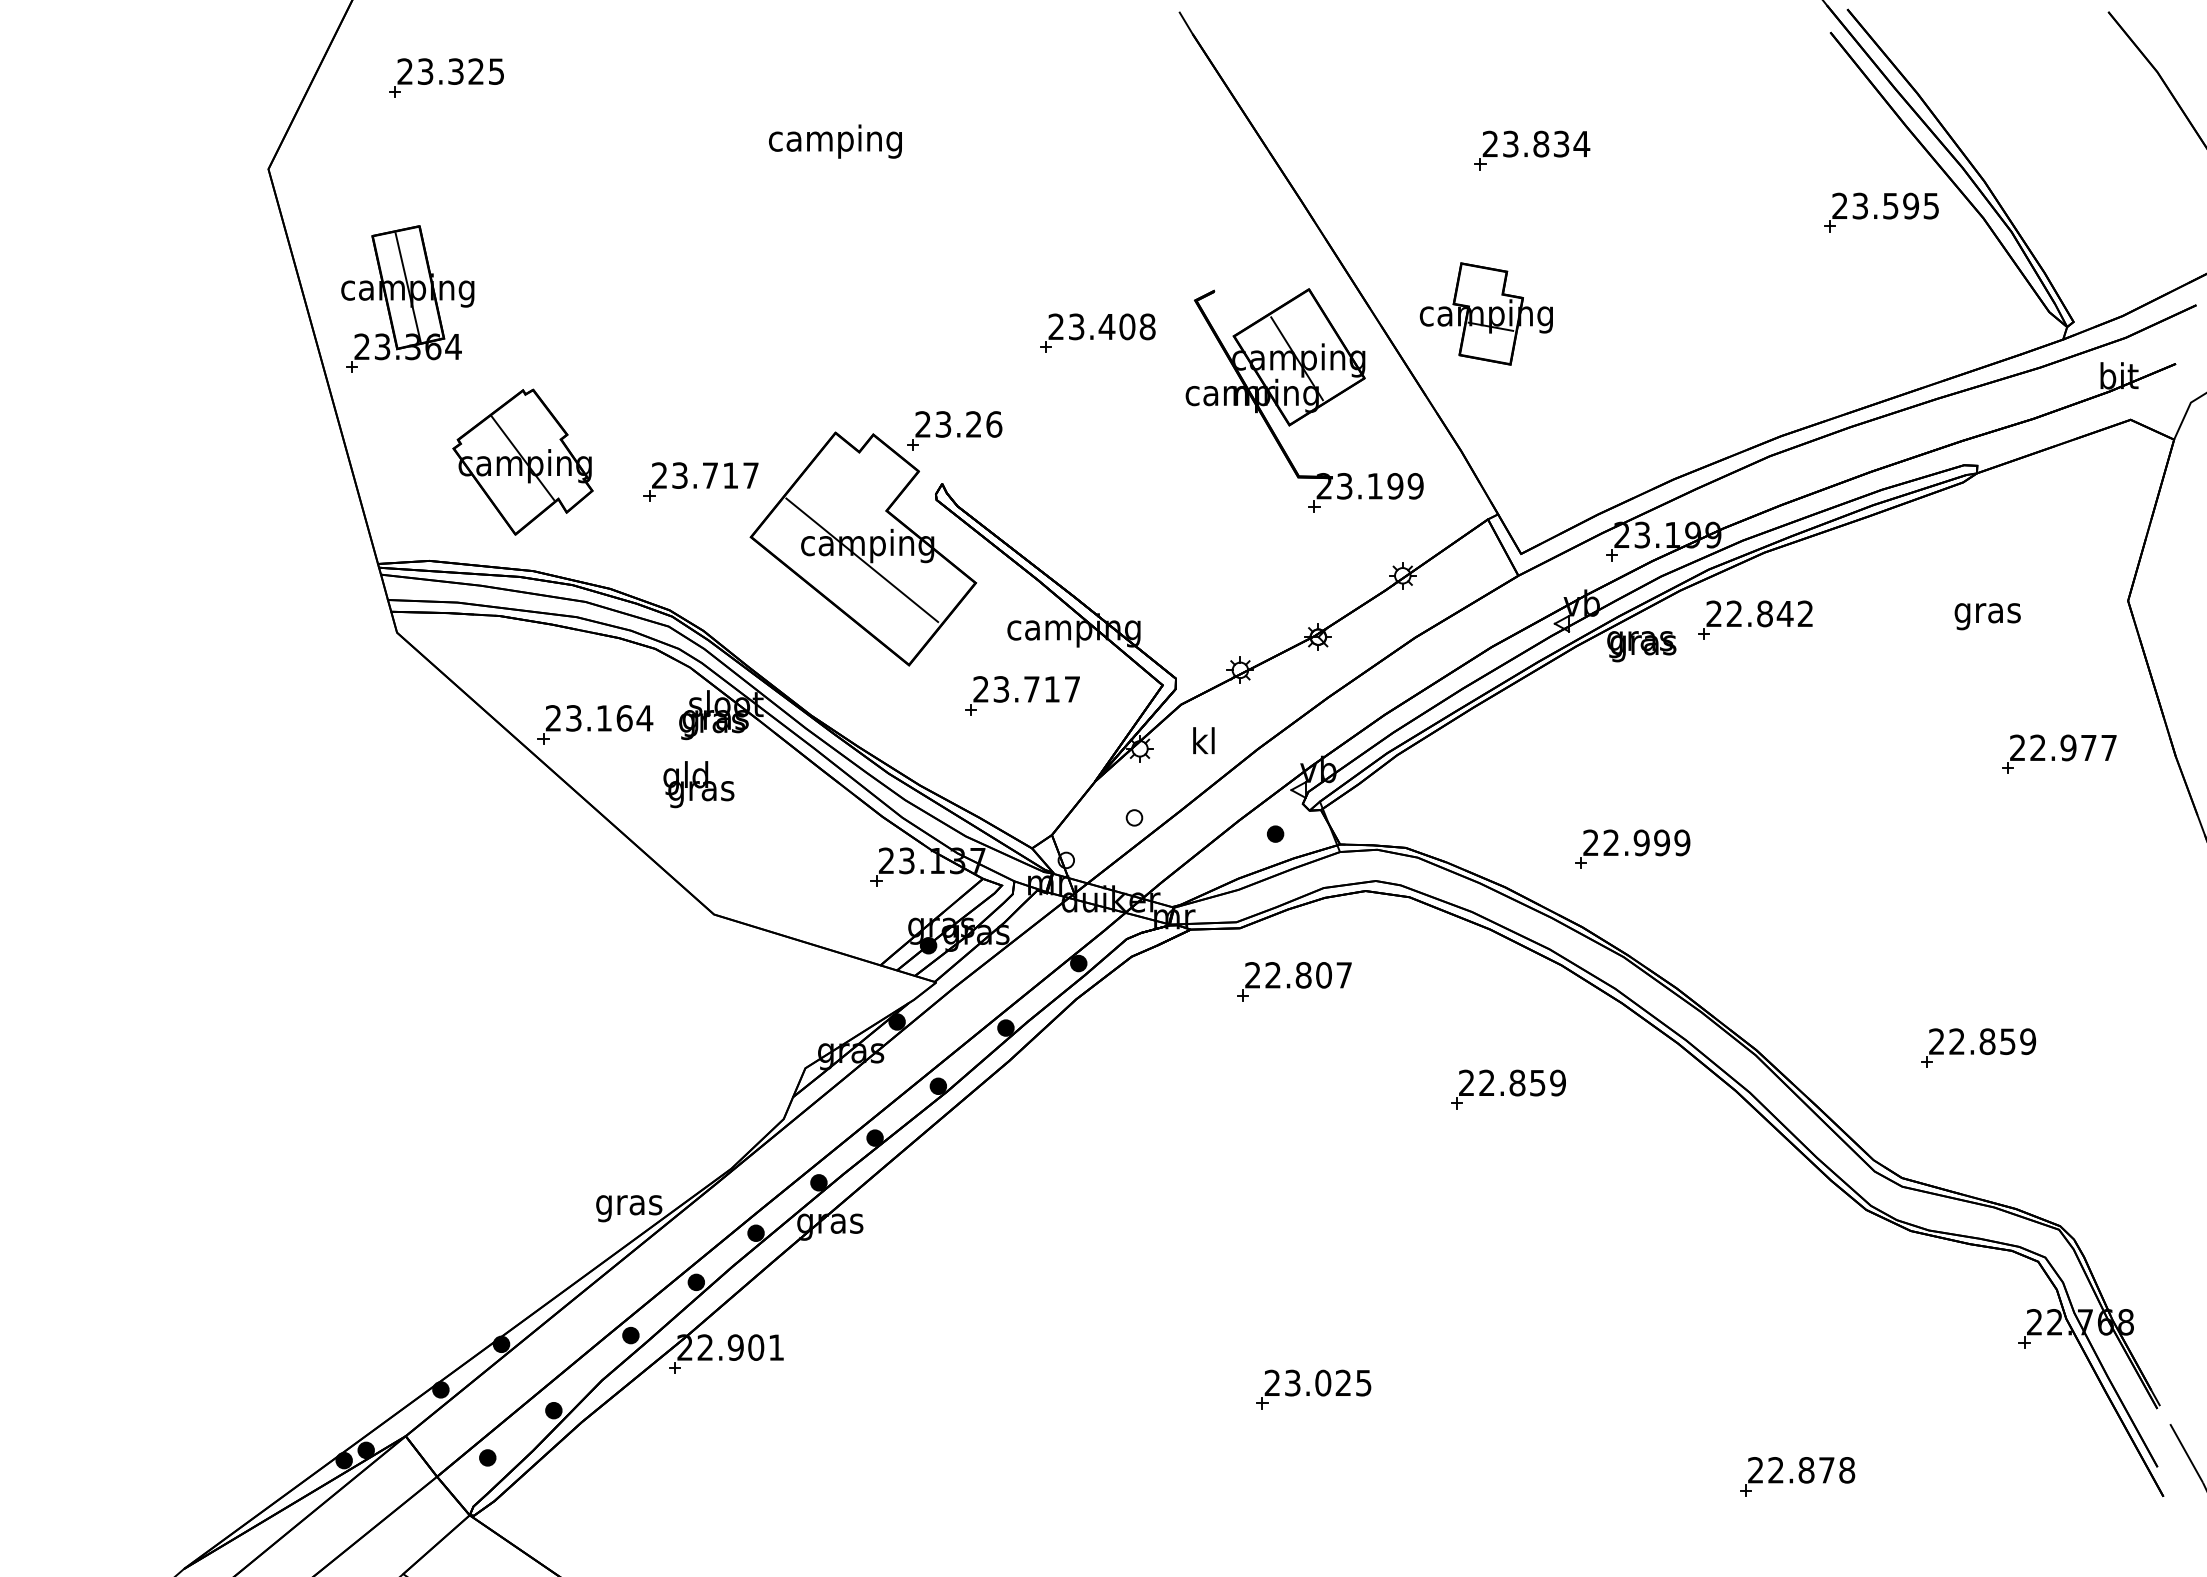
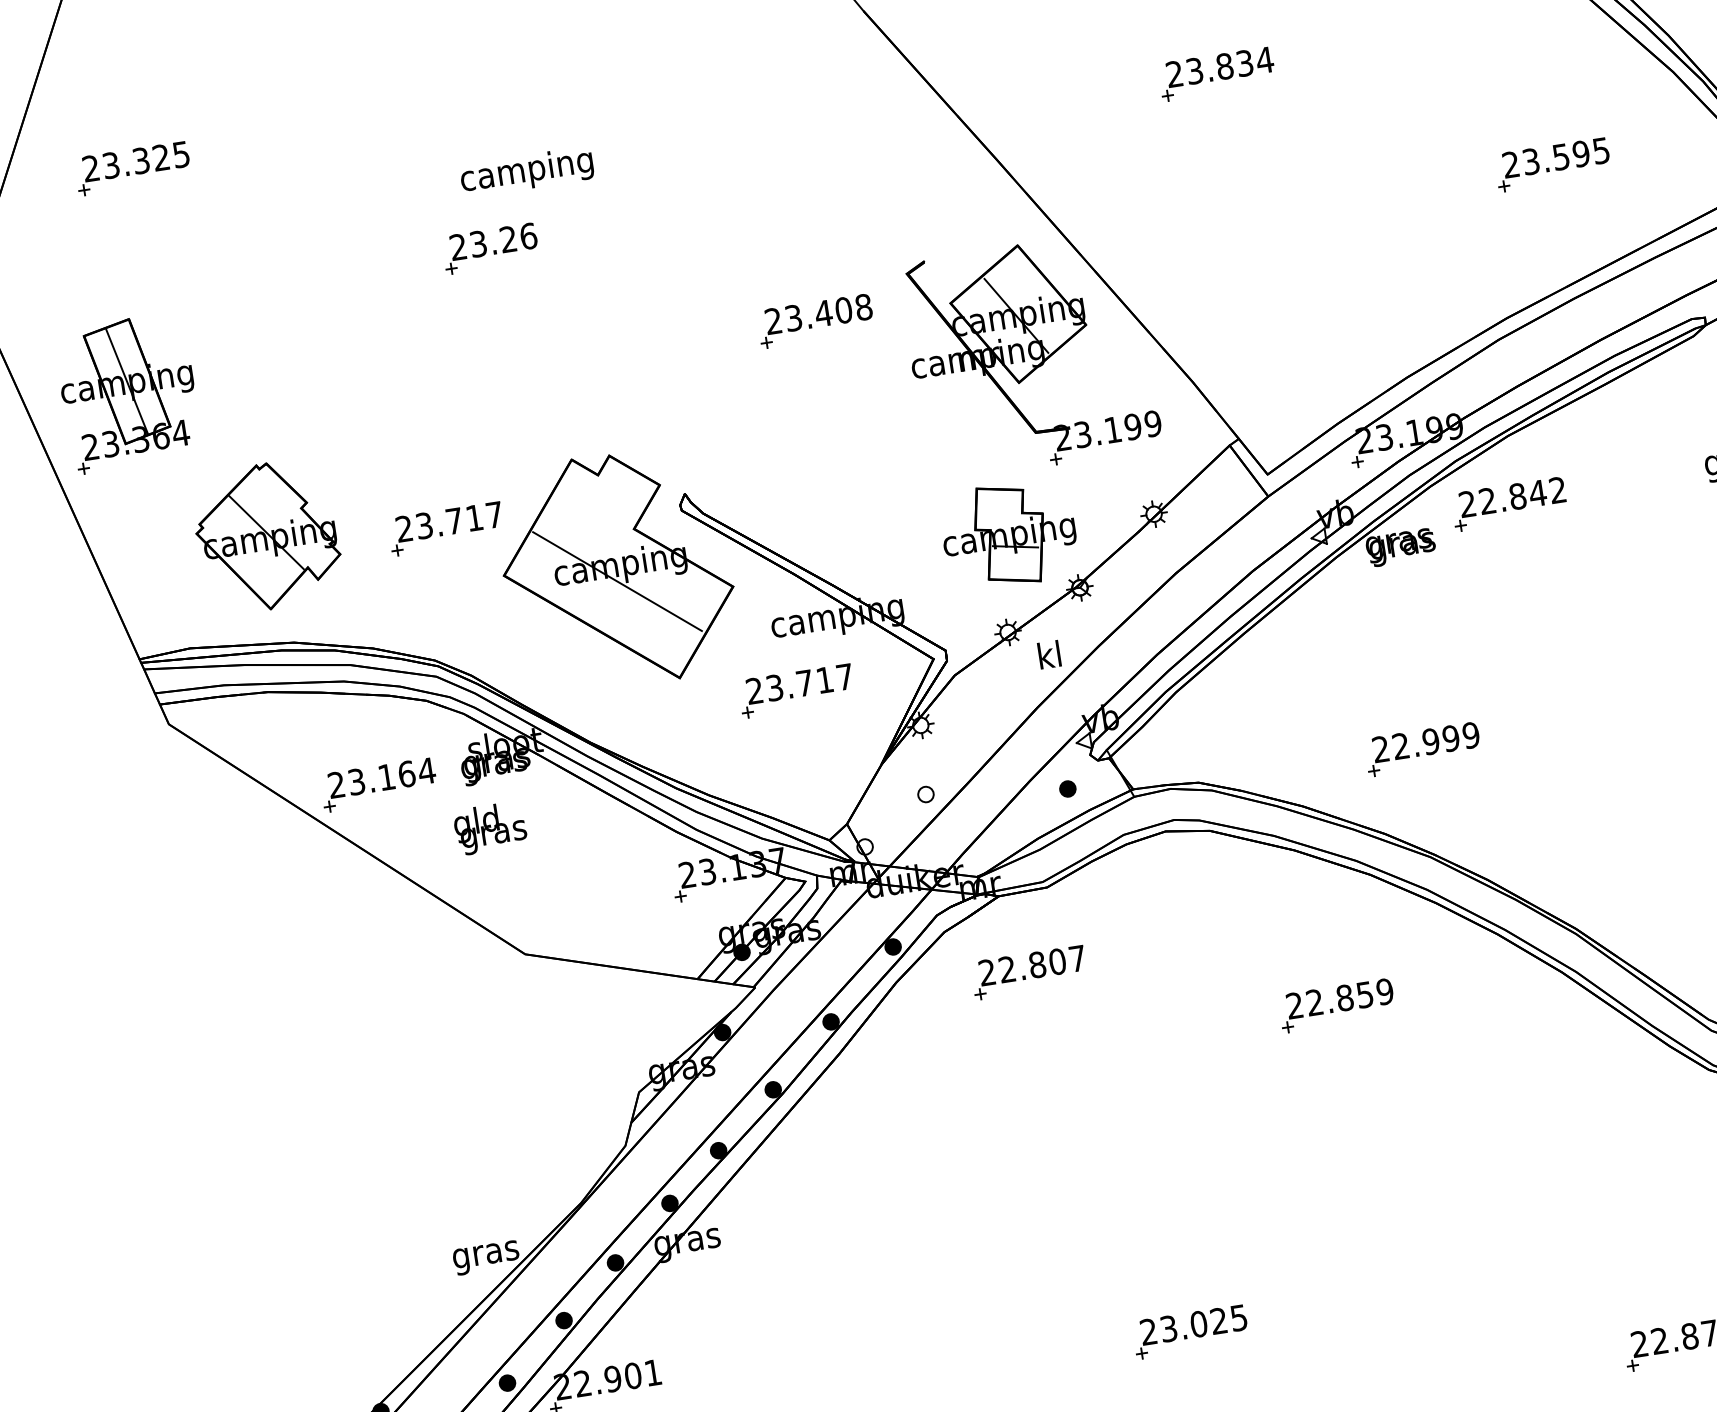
part: (1881, 212) -> (1553, 164), moved
part: (1485, 313) -> (1008, 534), moved
part: (954, 430) -> (490, 248), moved
text: (1203, 740) -> (1049, 654), moved
part: (1294, 981) -> (1029, 972), moved

